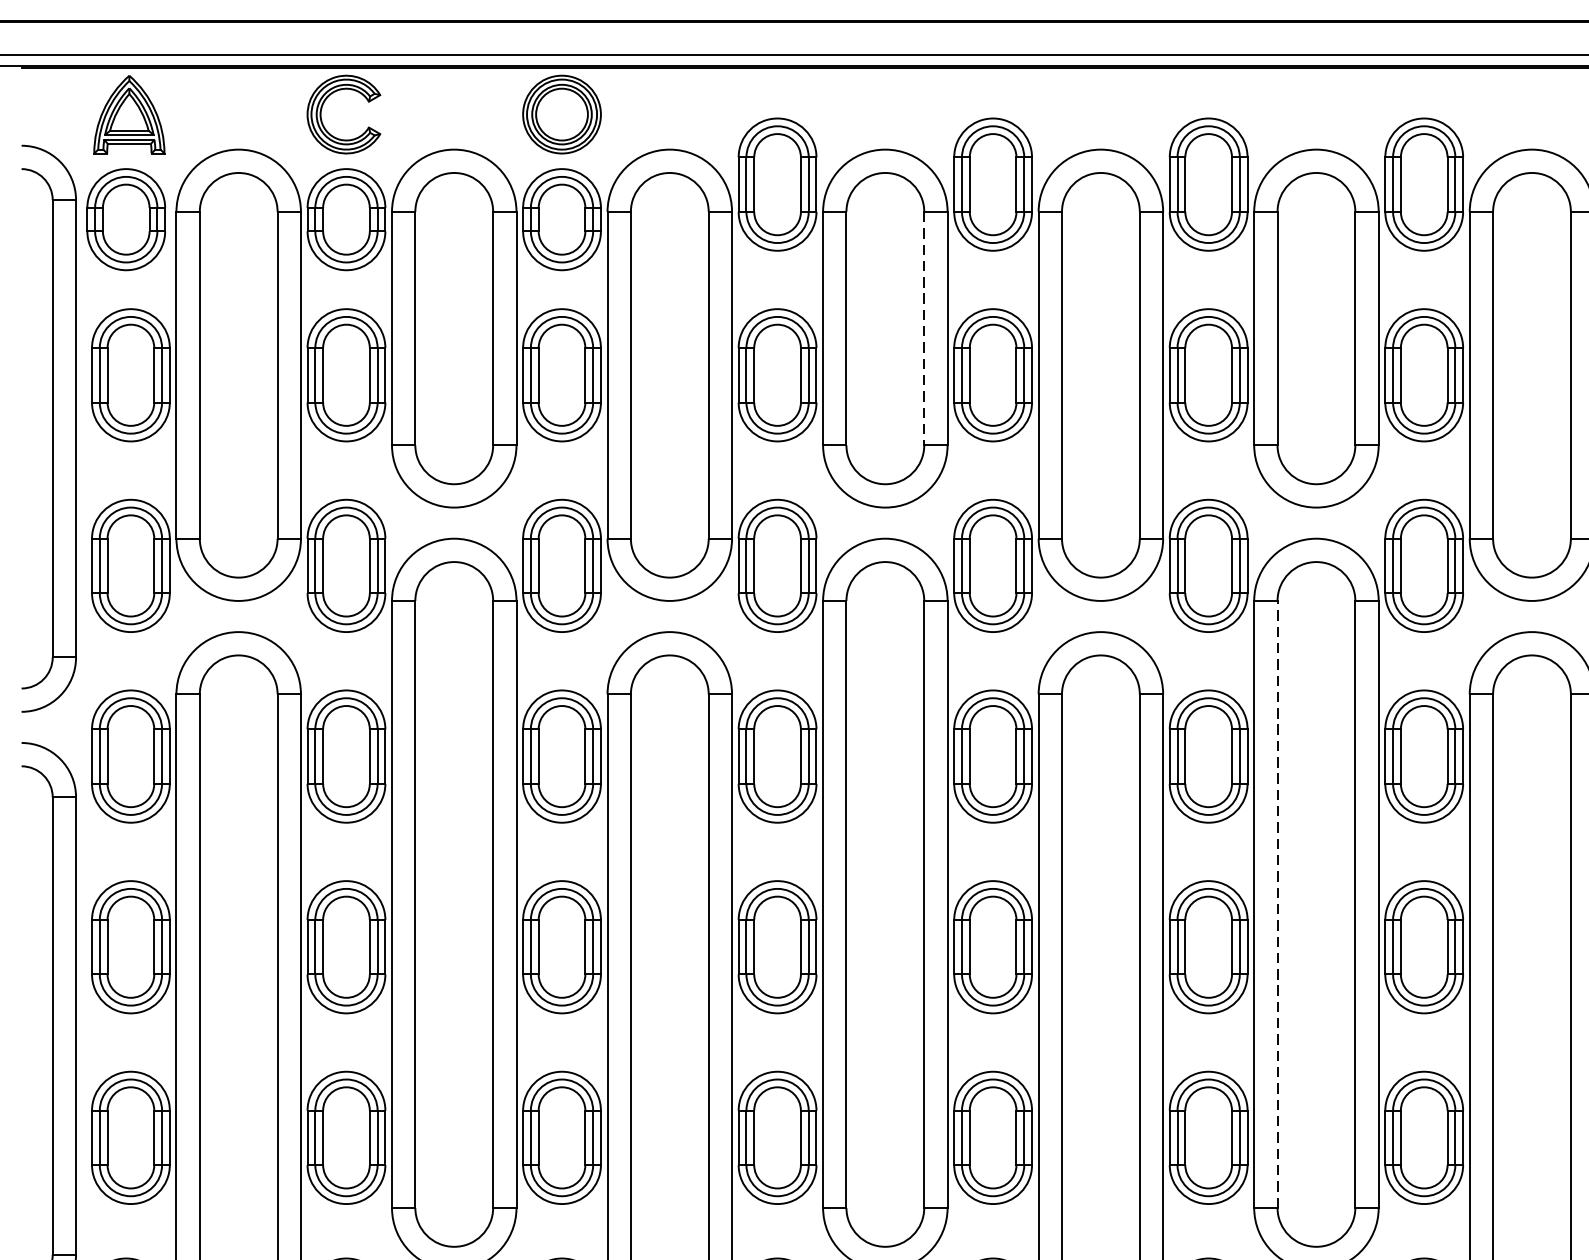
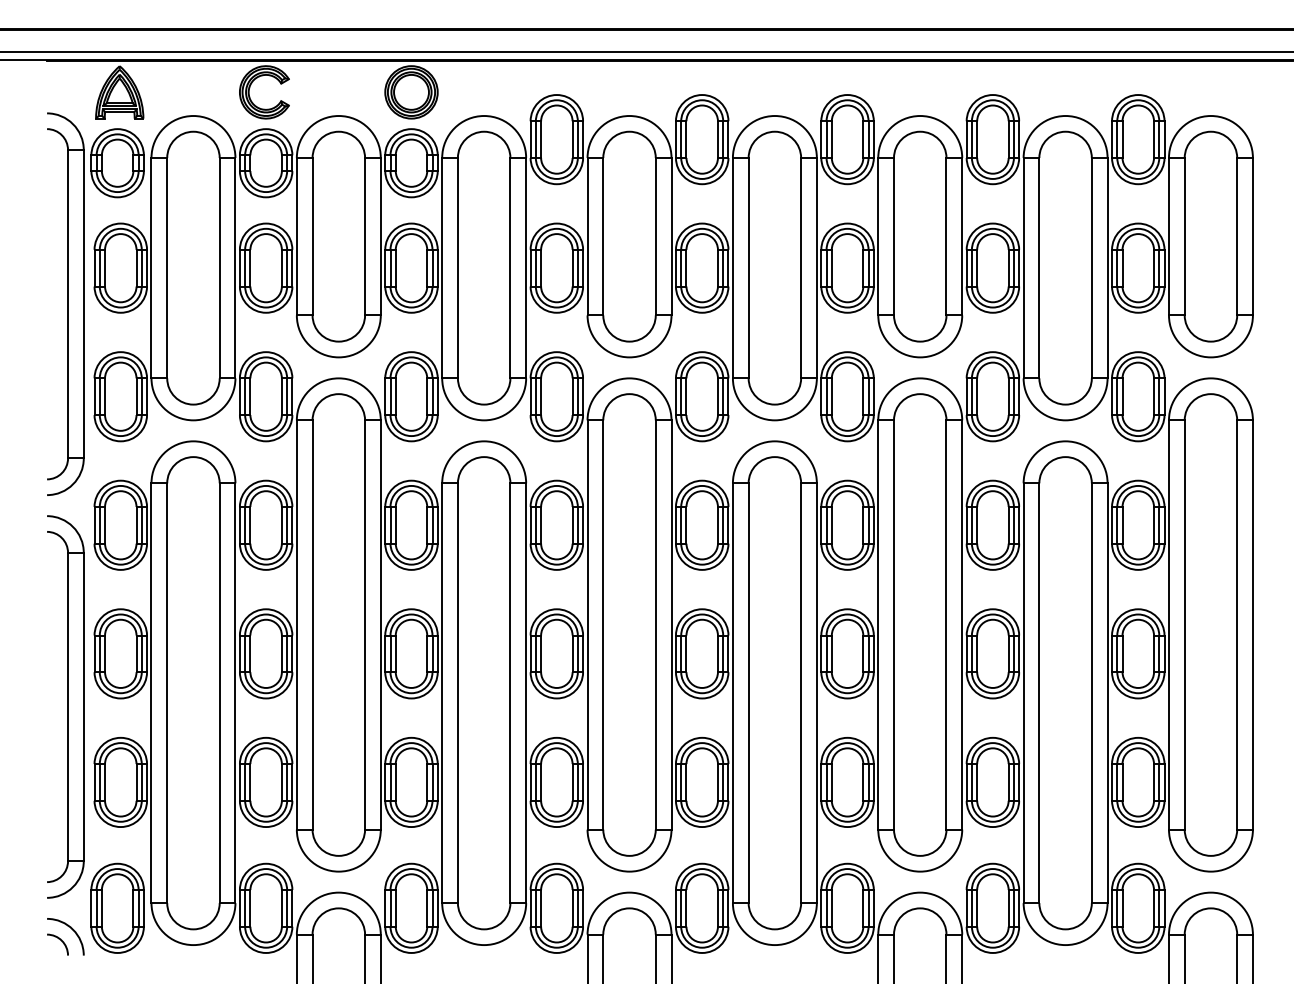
line: (923, 328) -> (655, 236), dashed -> solid
line: (1278, 905) -> (894, 625), dashed -> solid

